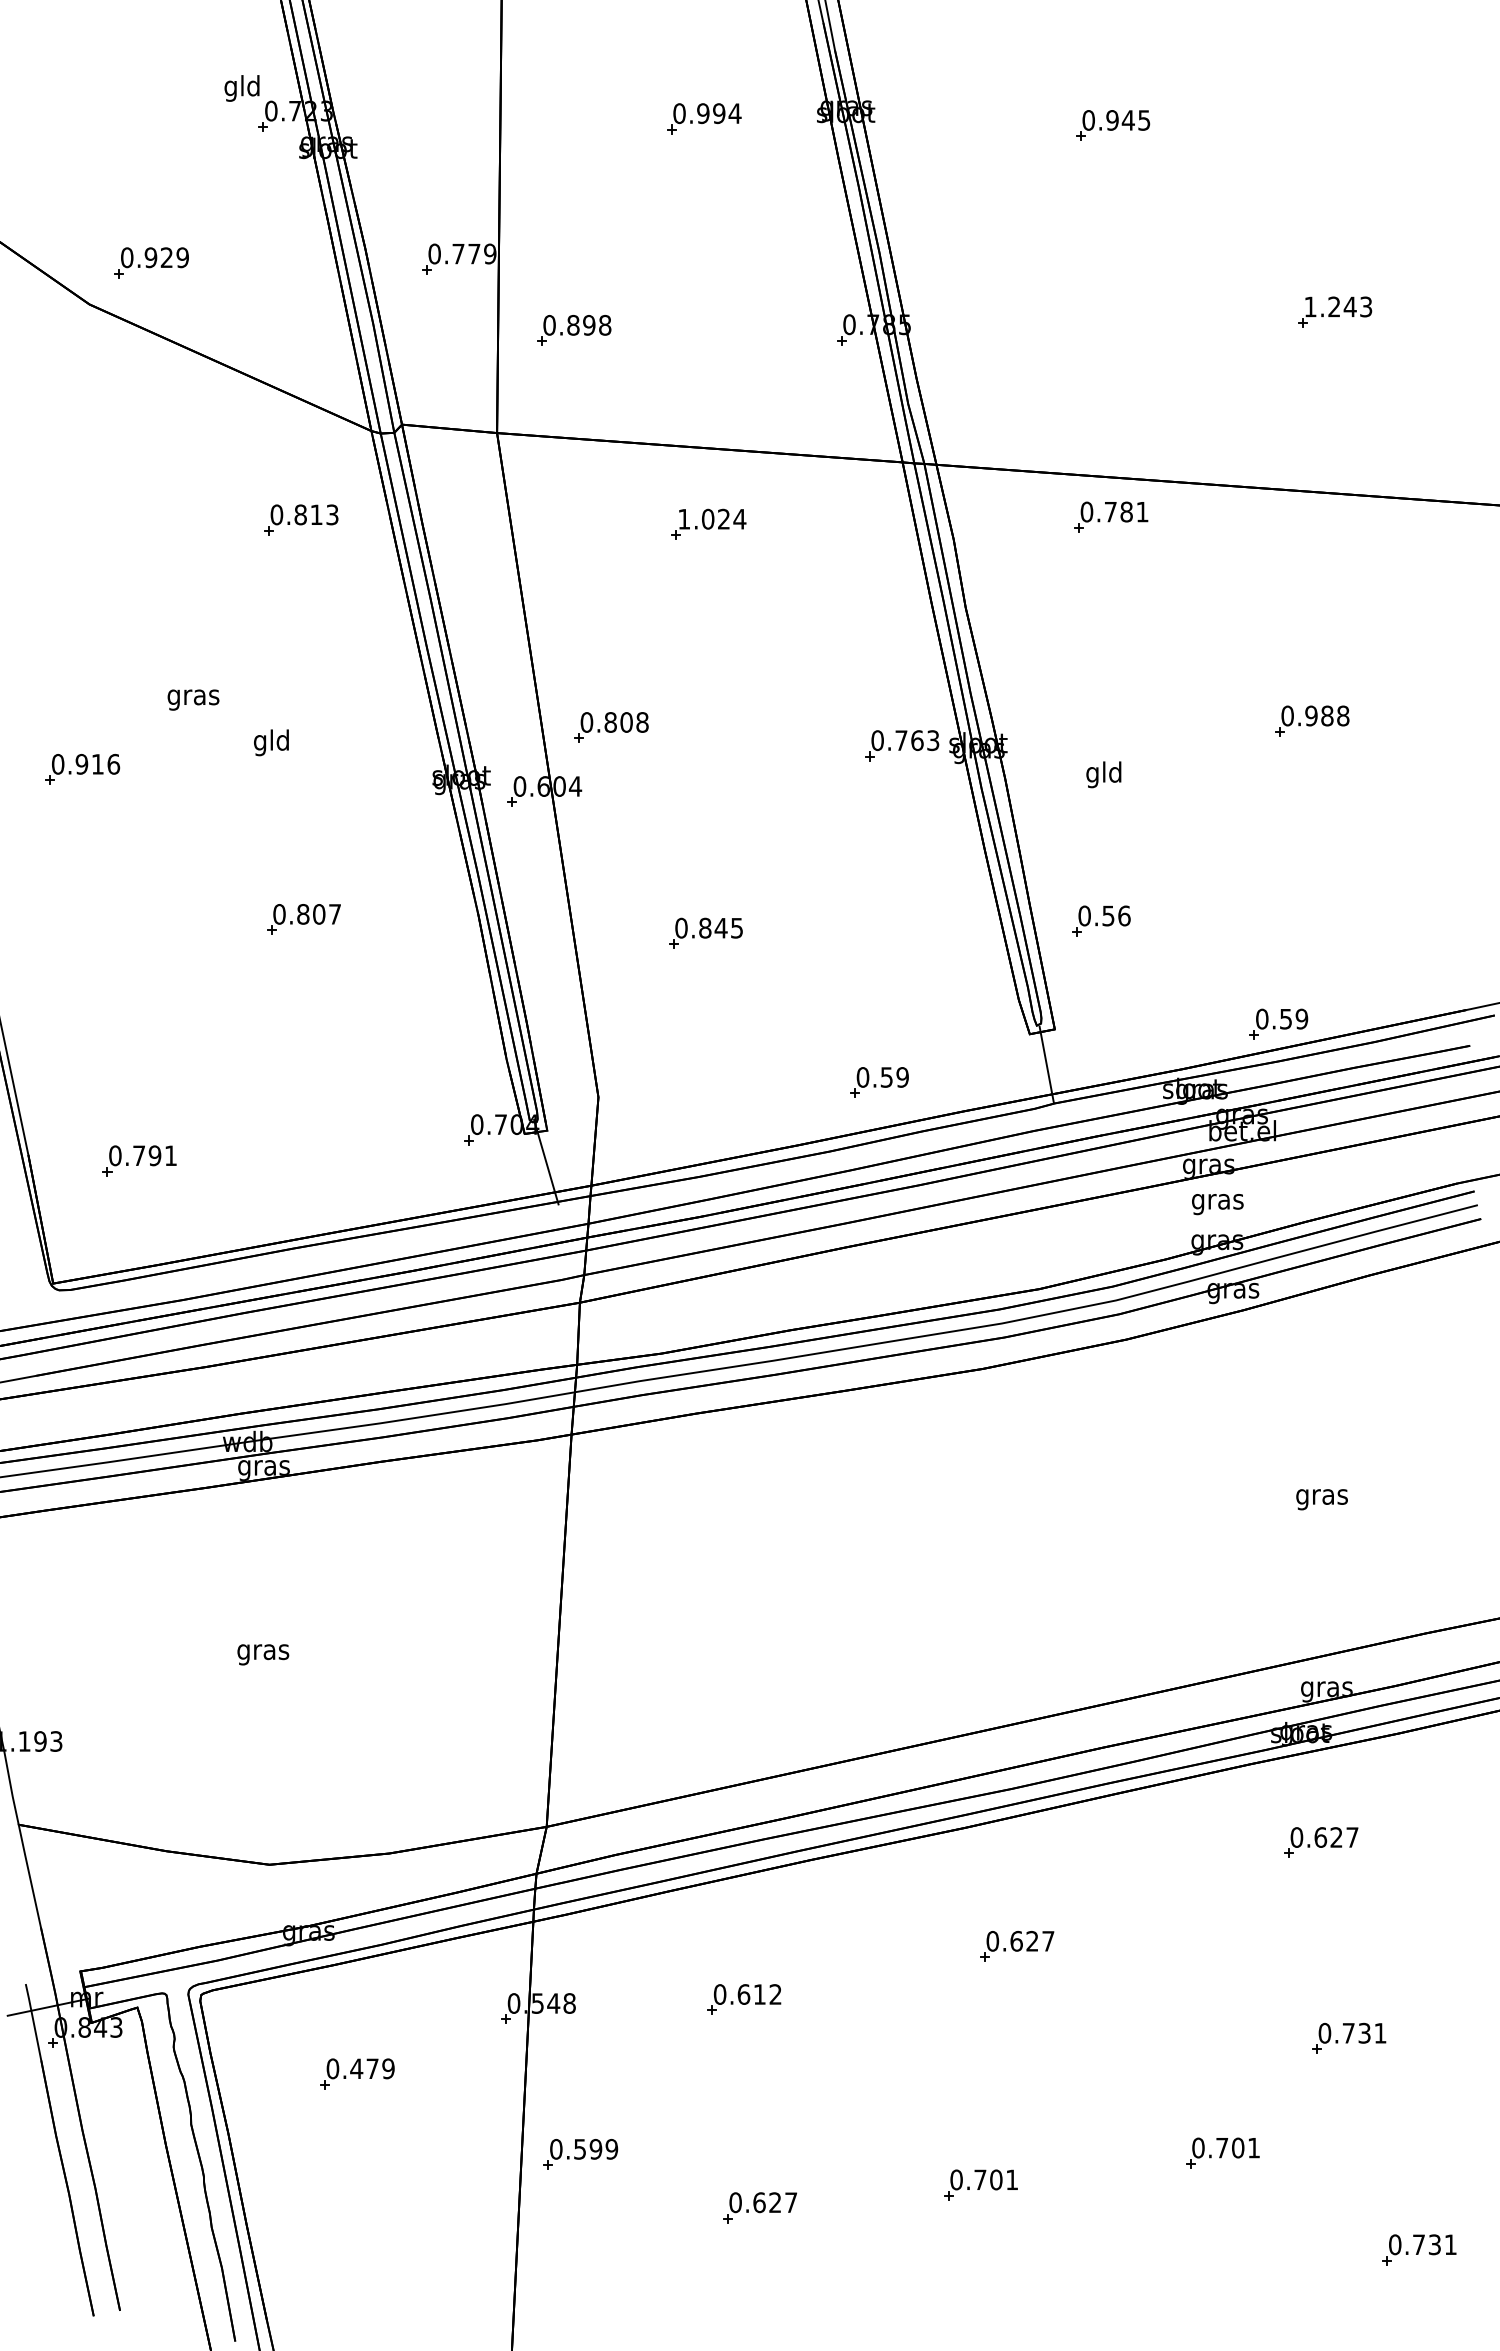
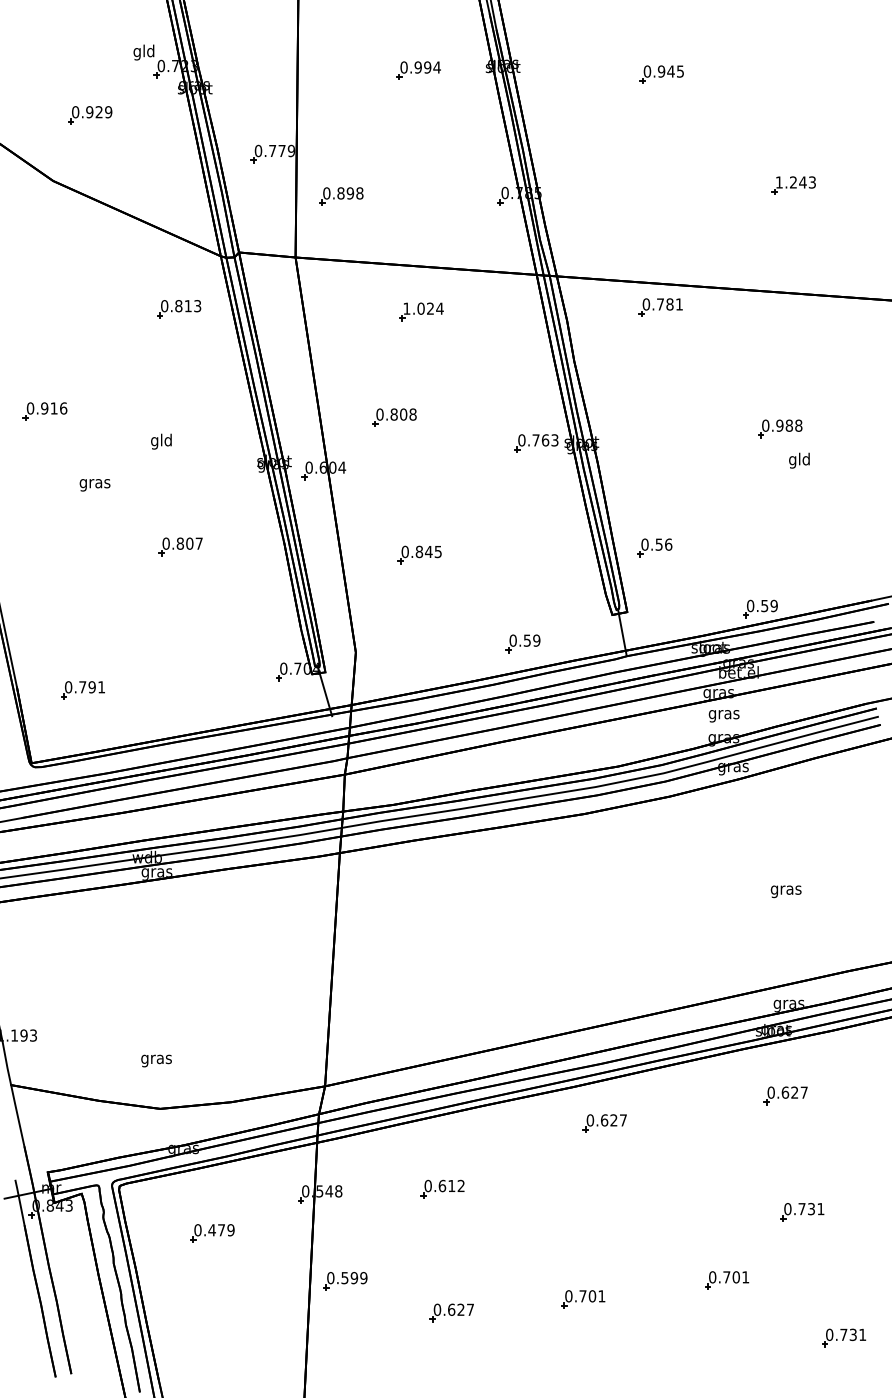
part: (152, 263) -> (90, 115), moved
text: (192, 700) -> (94, 485), moved
part: (611, 727) -> (394, 417), moved
part: (81, 769) -> (44, 411), moved
text: (1103, 774) -> (799, 460), moved
text: (263, 1653) -> (156, 1060), moved
part: (1016, 1946) -> (604, 1123), moved

